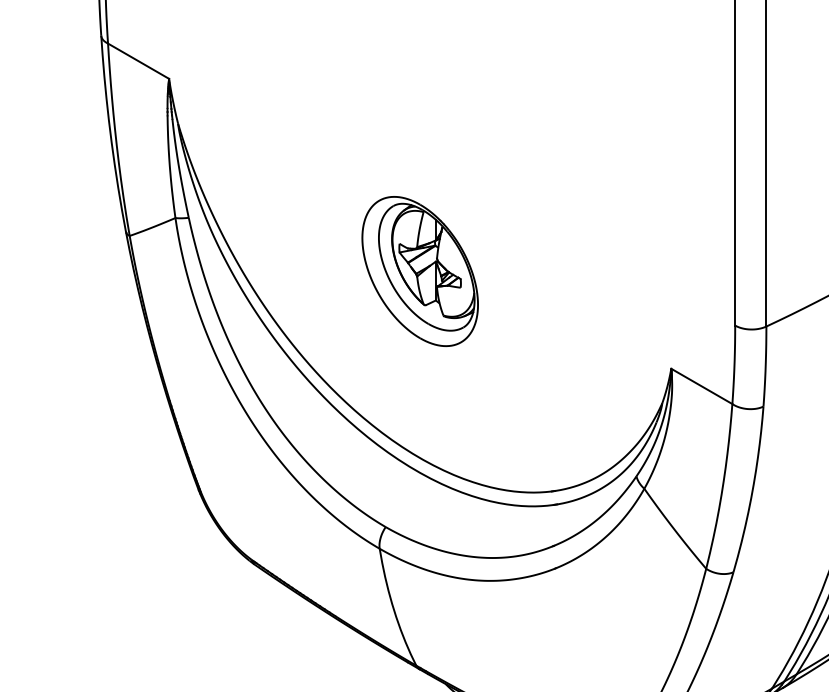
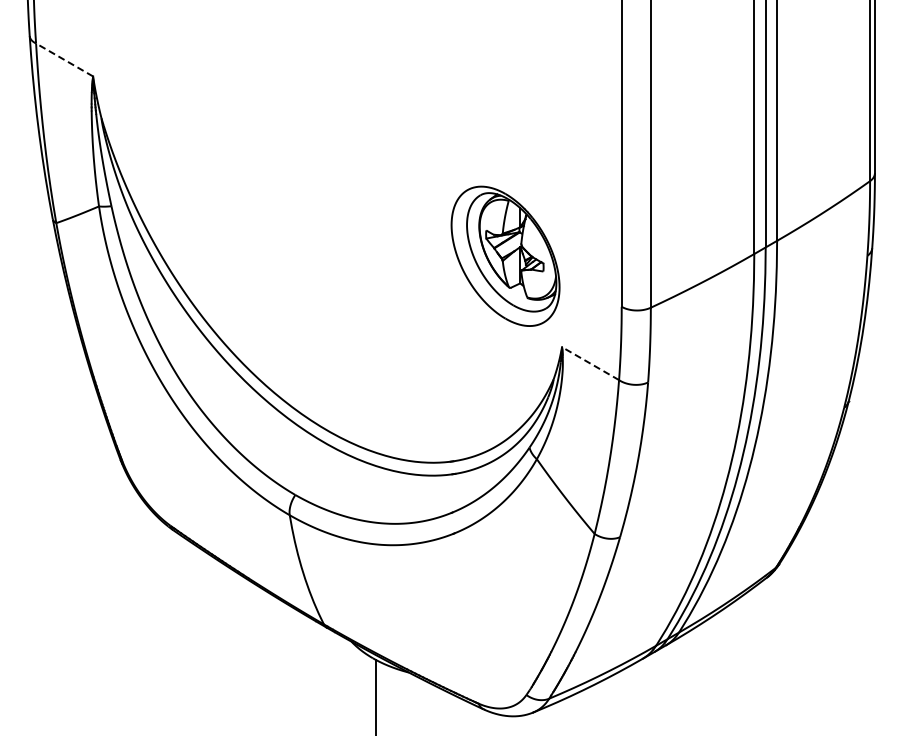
line: (138, 60) -> (64, 59), solid -> dashed
part: (420, 270) -> (505, 255), moved
line: (701, 386) -> (590, 363), solid -> dashed

